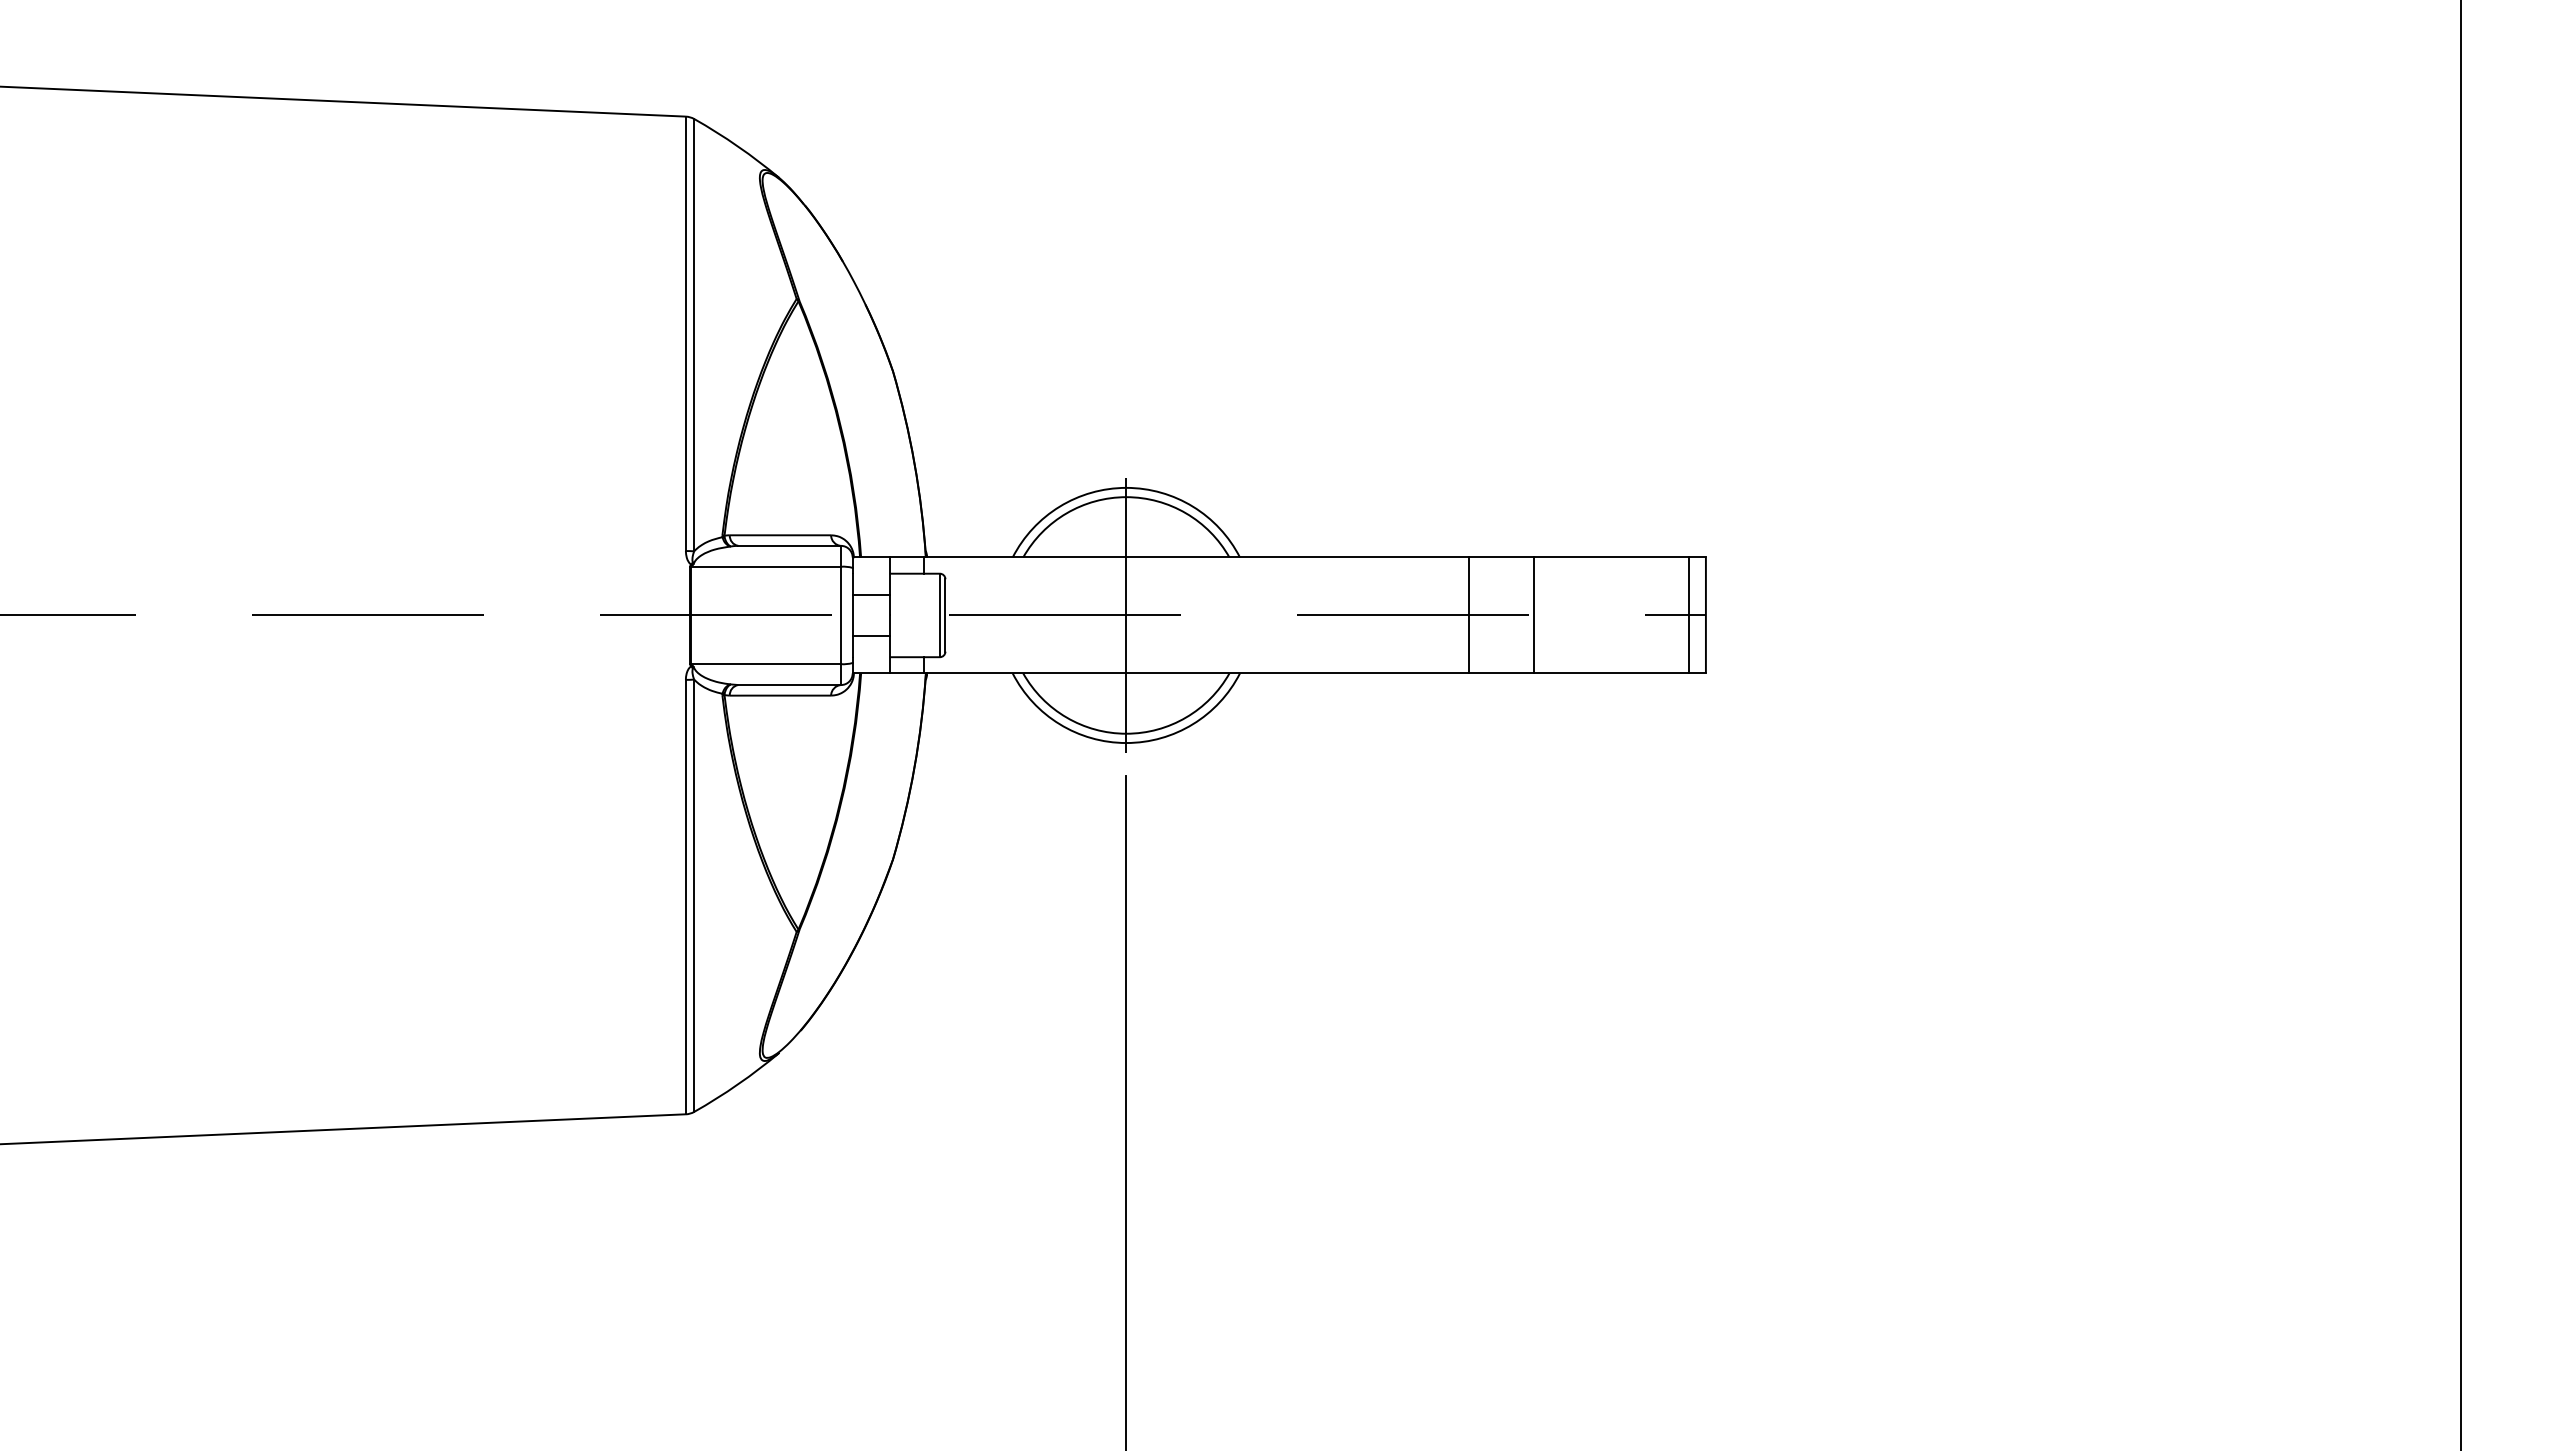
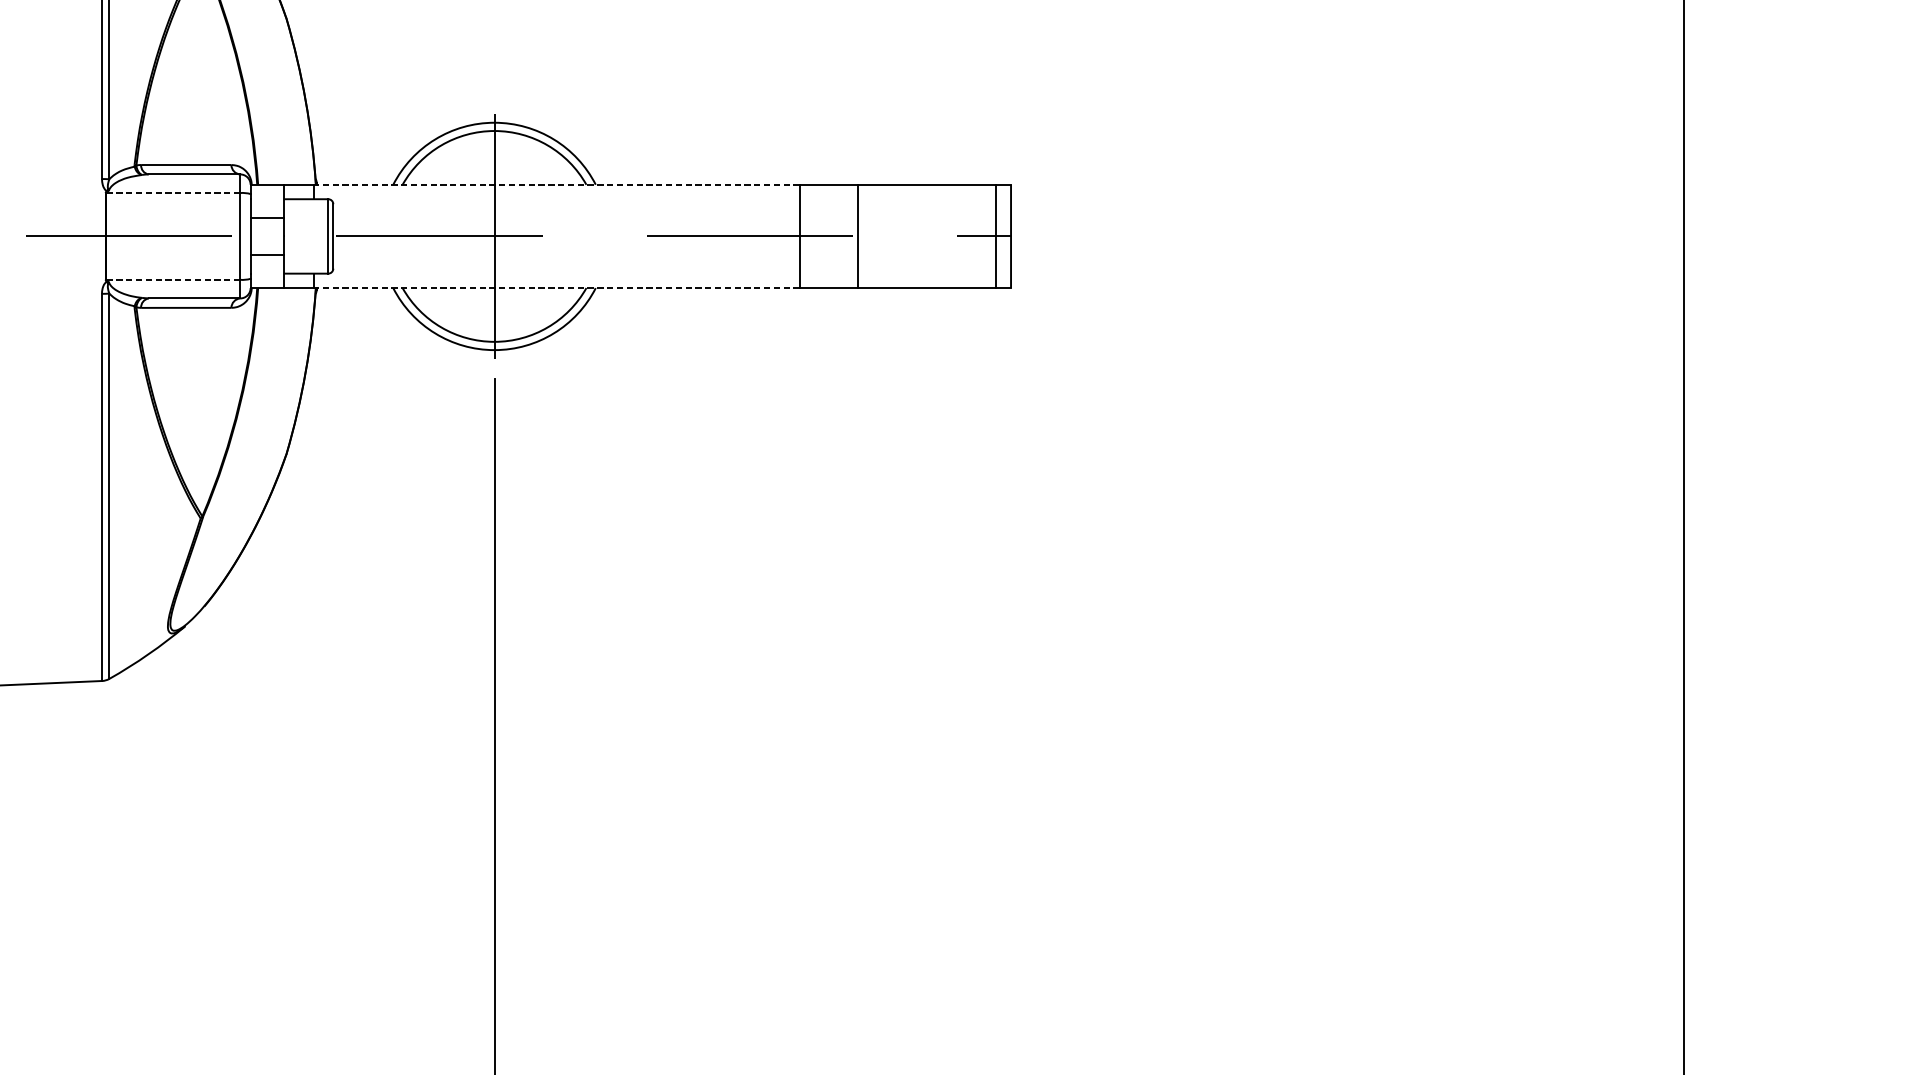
line: (1195, 557) -> (556, 184), solid -> dashed
line: (765, 566) -> (172, 192), solid -> dashed
line: (765, 664) -> (172, 280), solid -> dashed
line: (1195, 673) -> (556, 288), solid -> dashed

